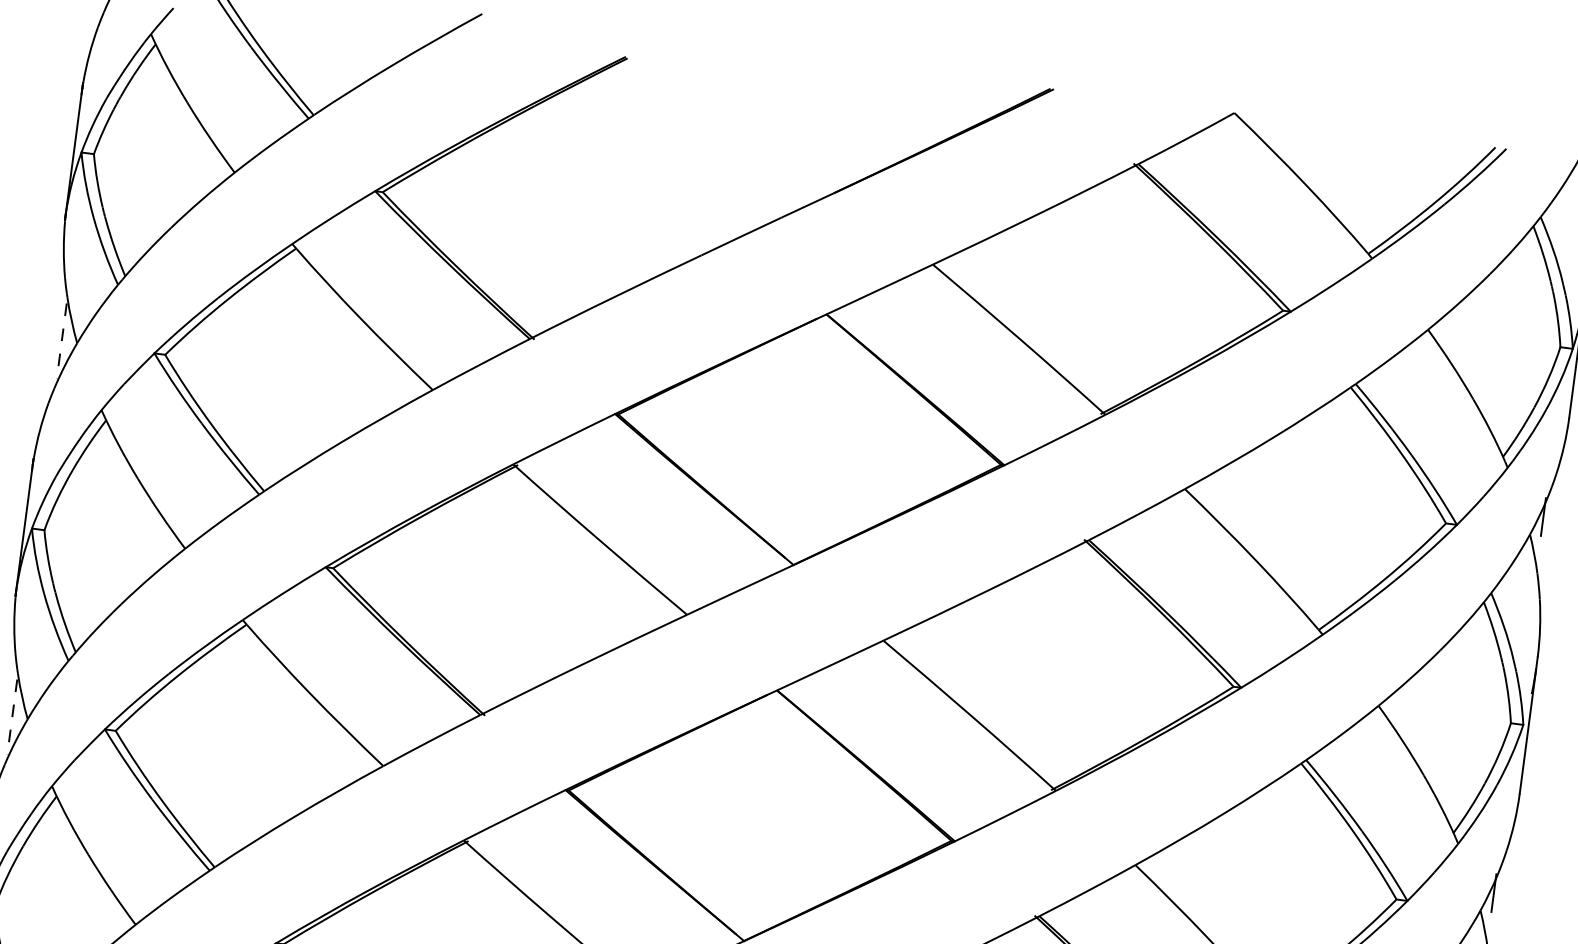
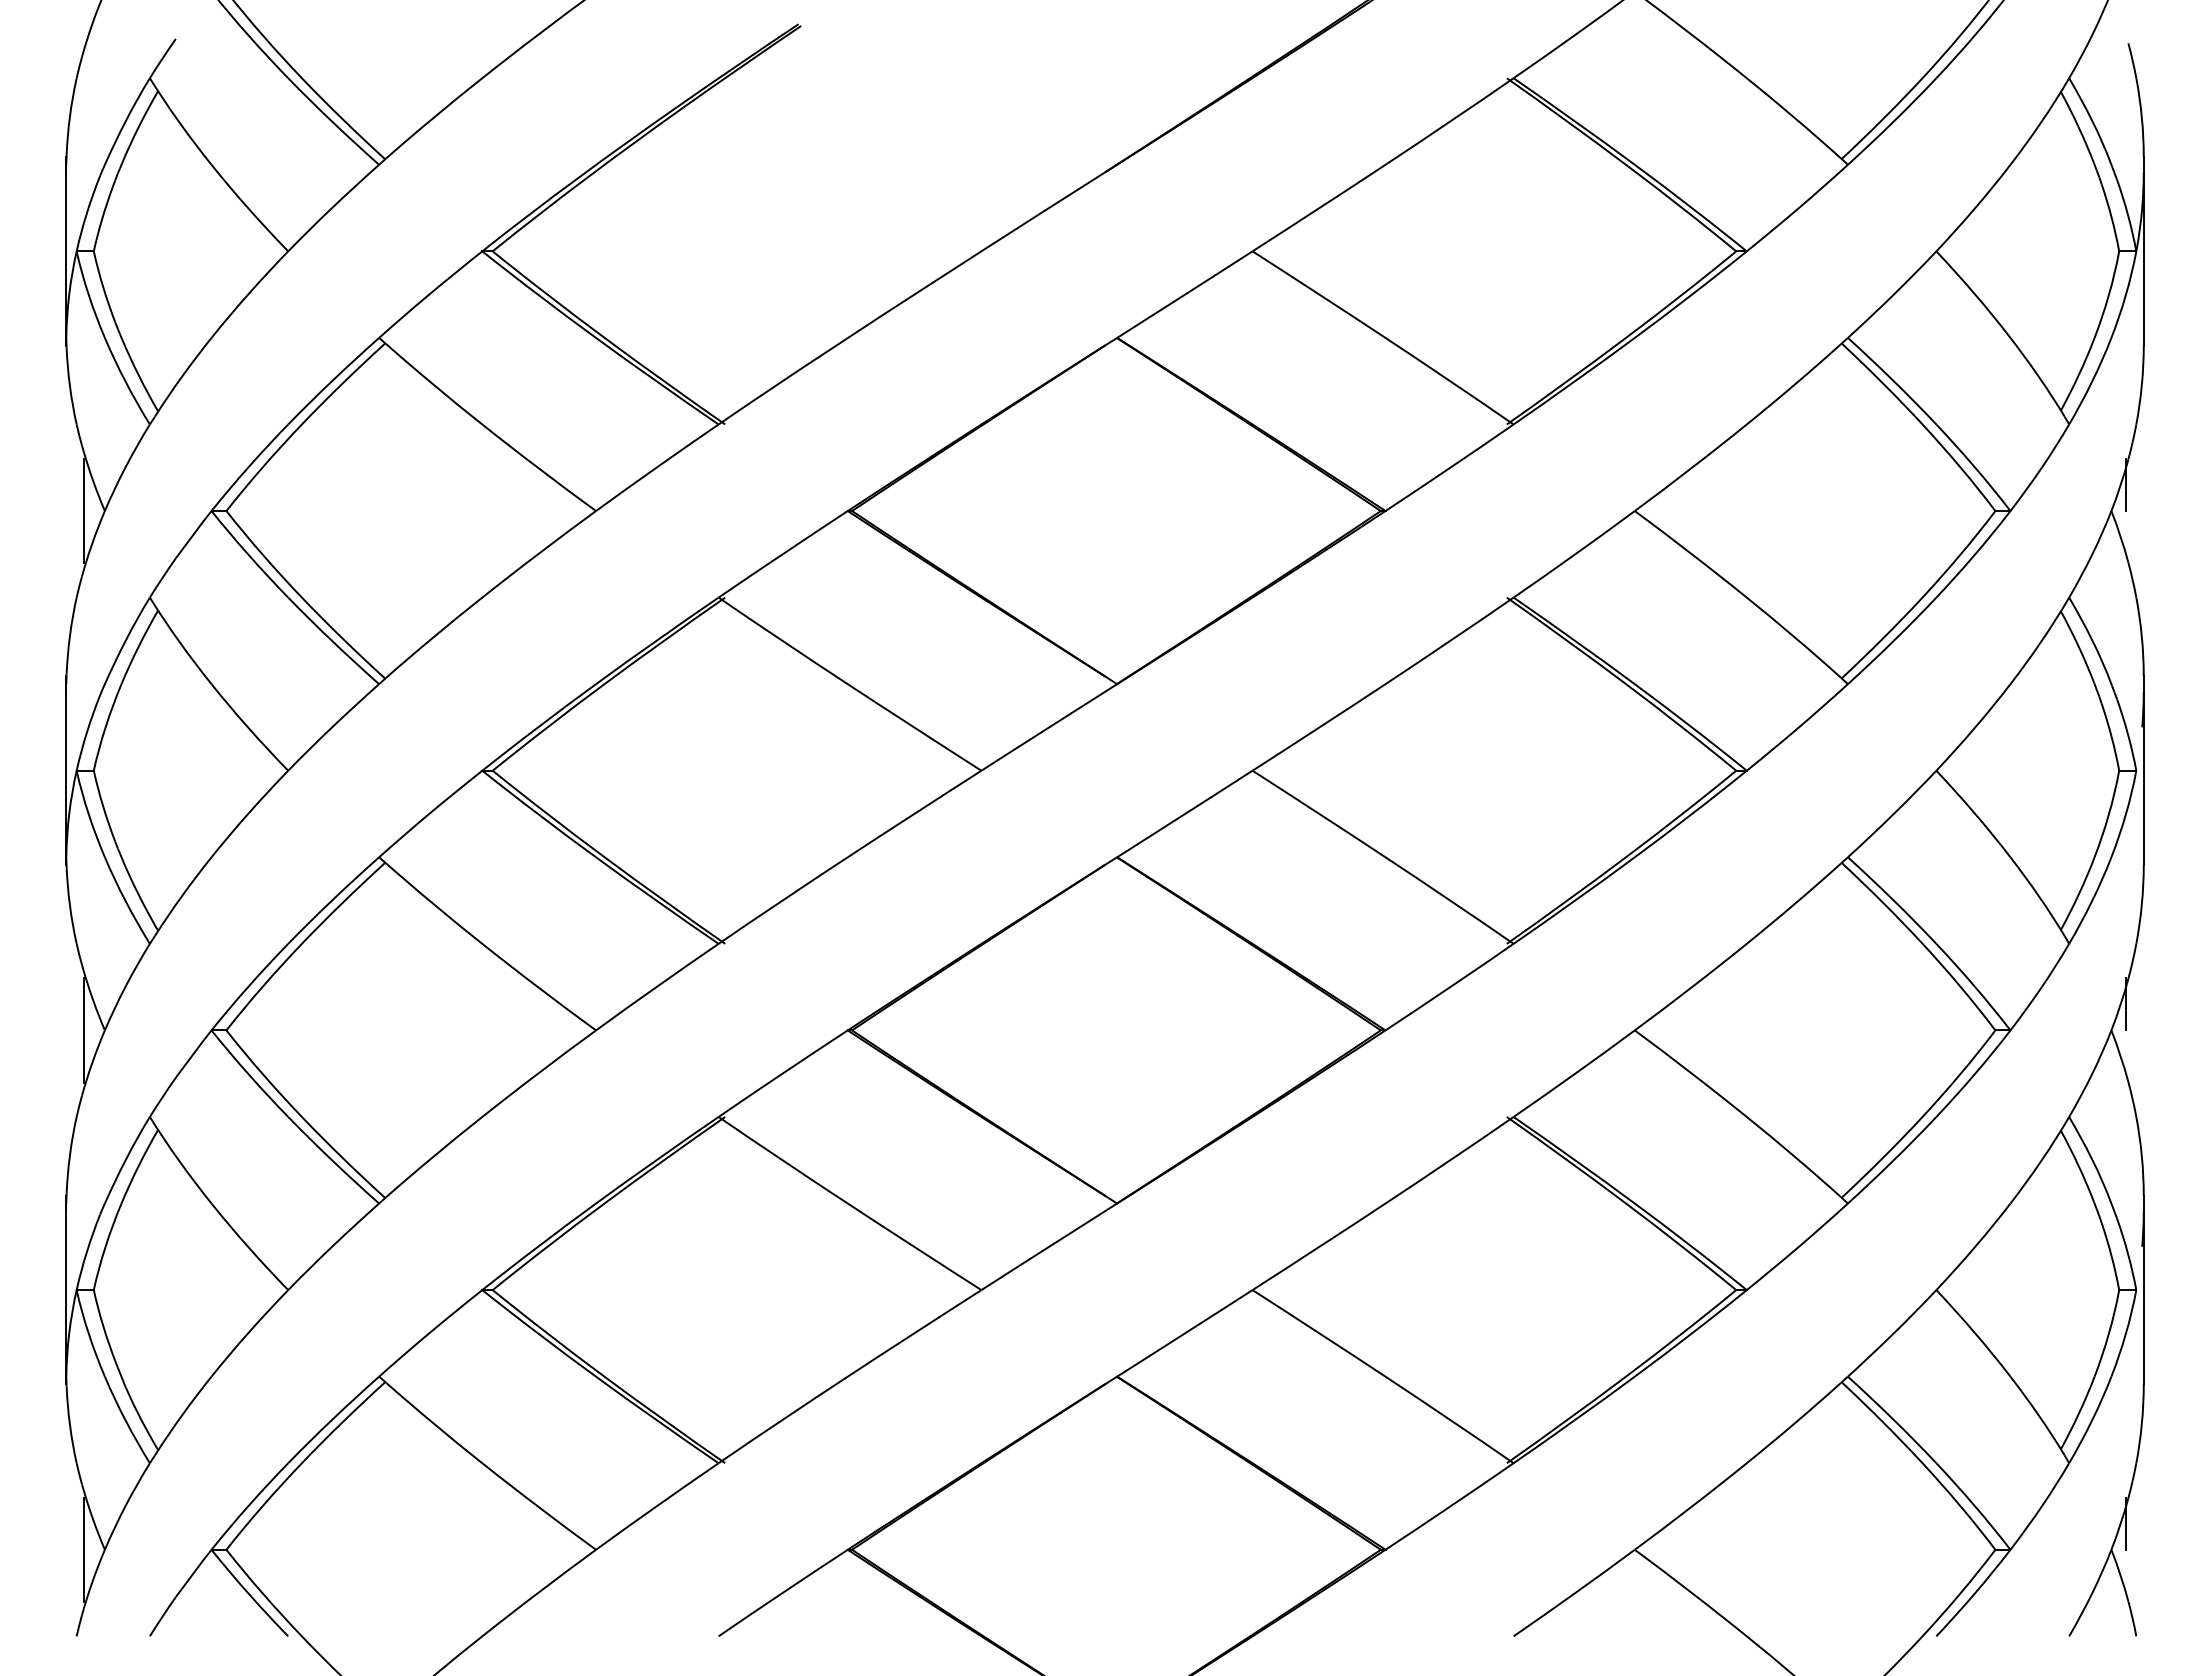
line: (61, 341) -> (83, 511), dashed -> solid
line: (12, 717) -> (83, 1030), dashed -> solid

